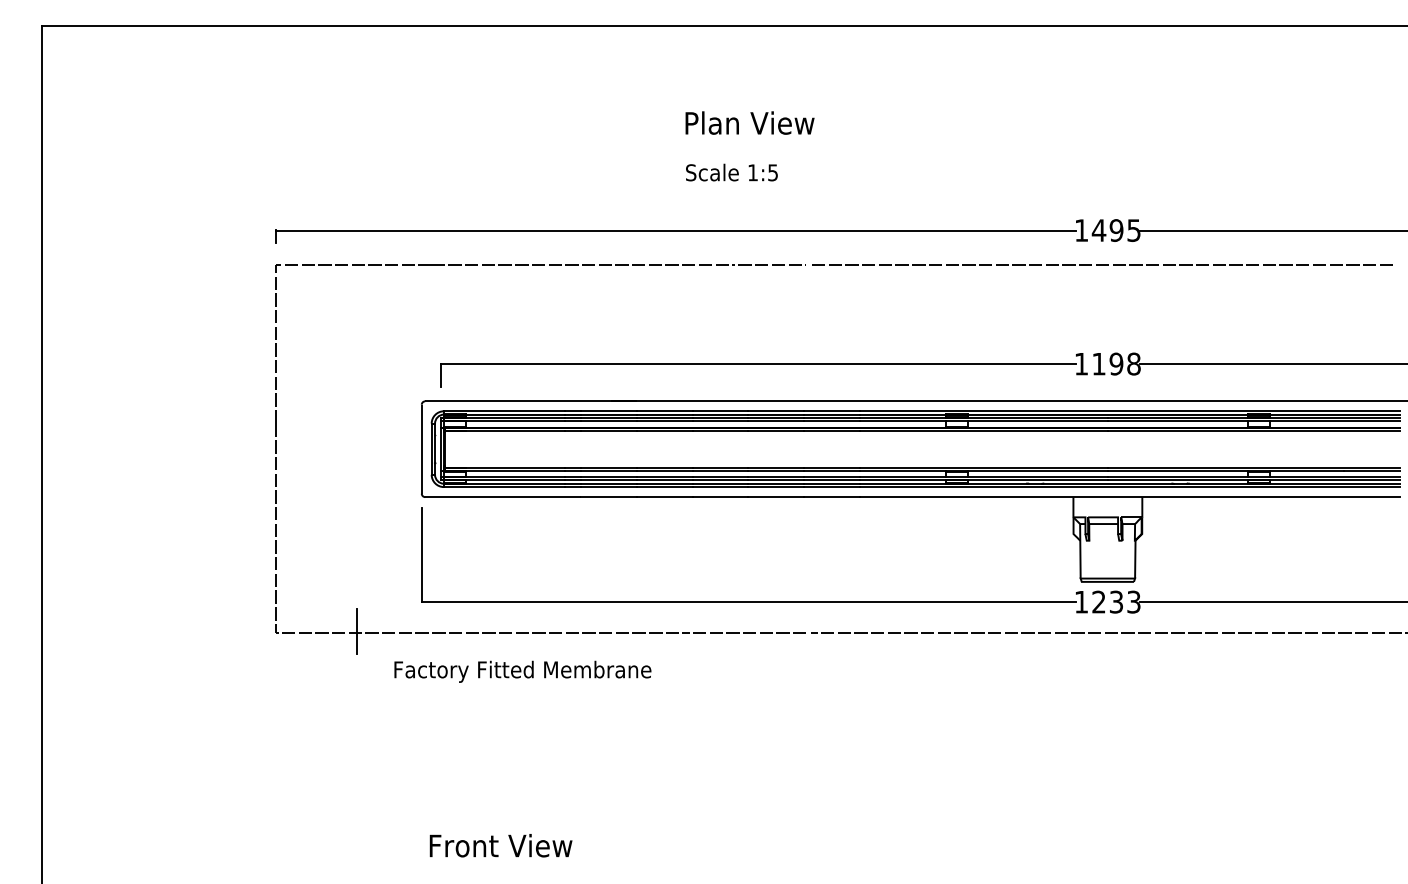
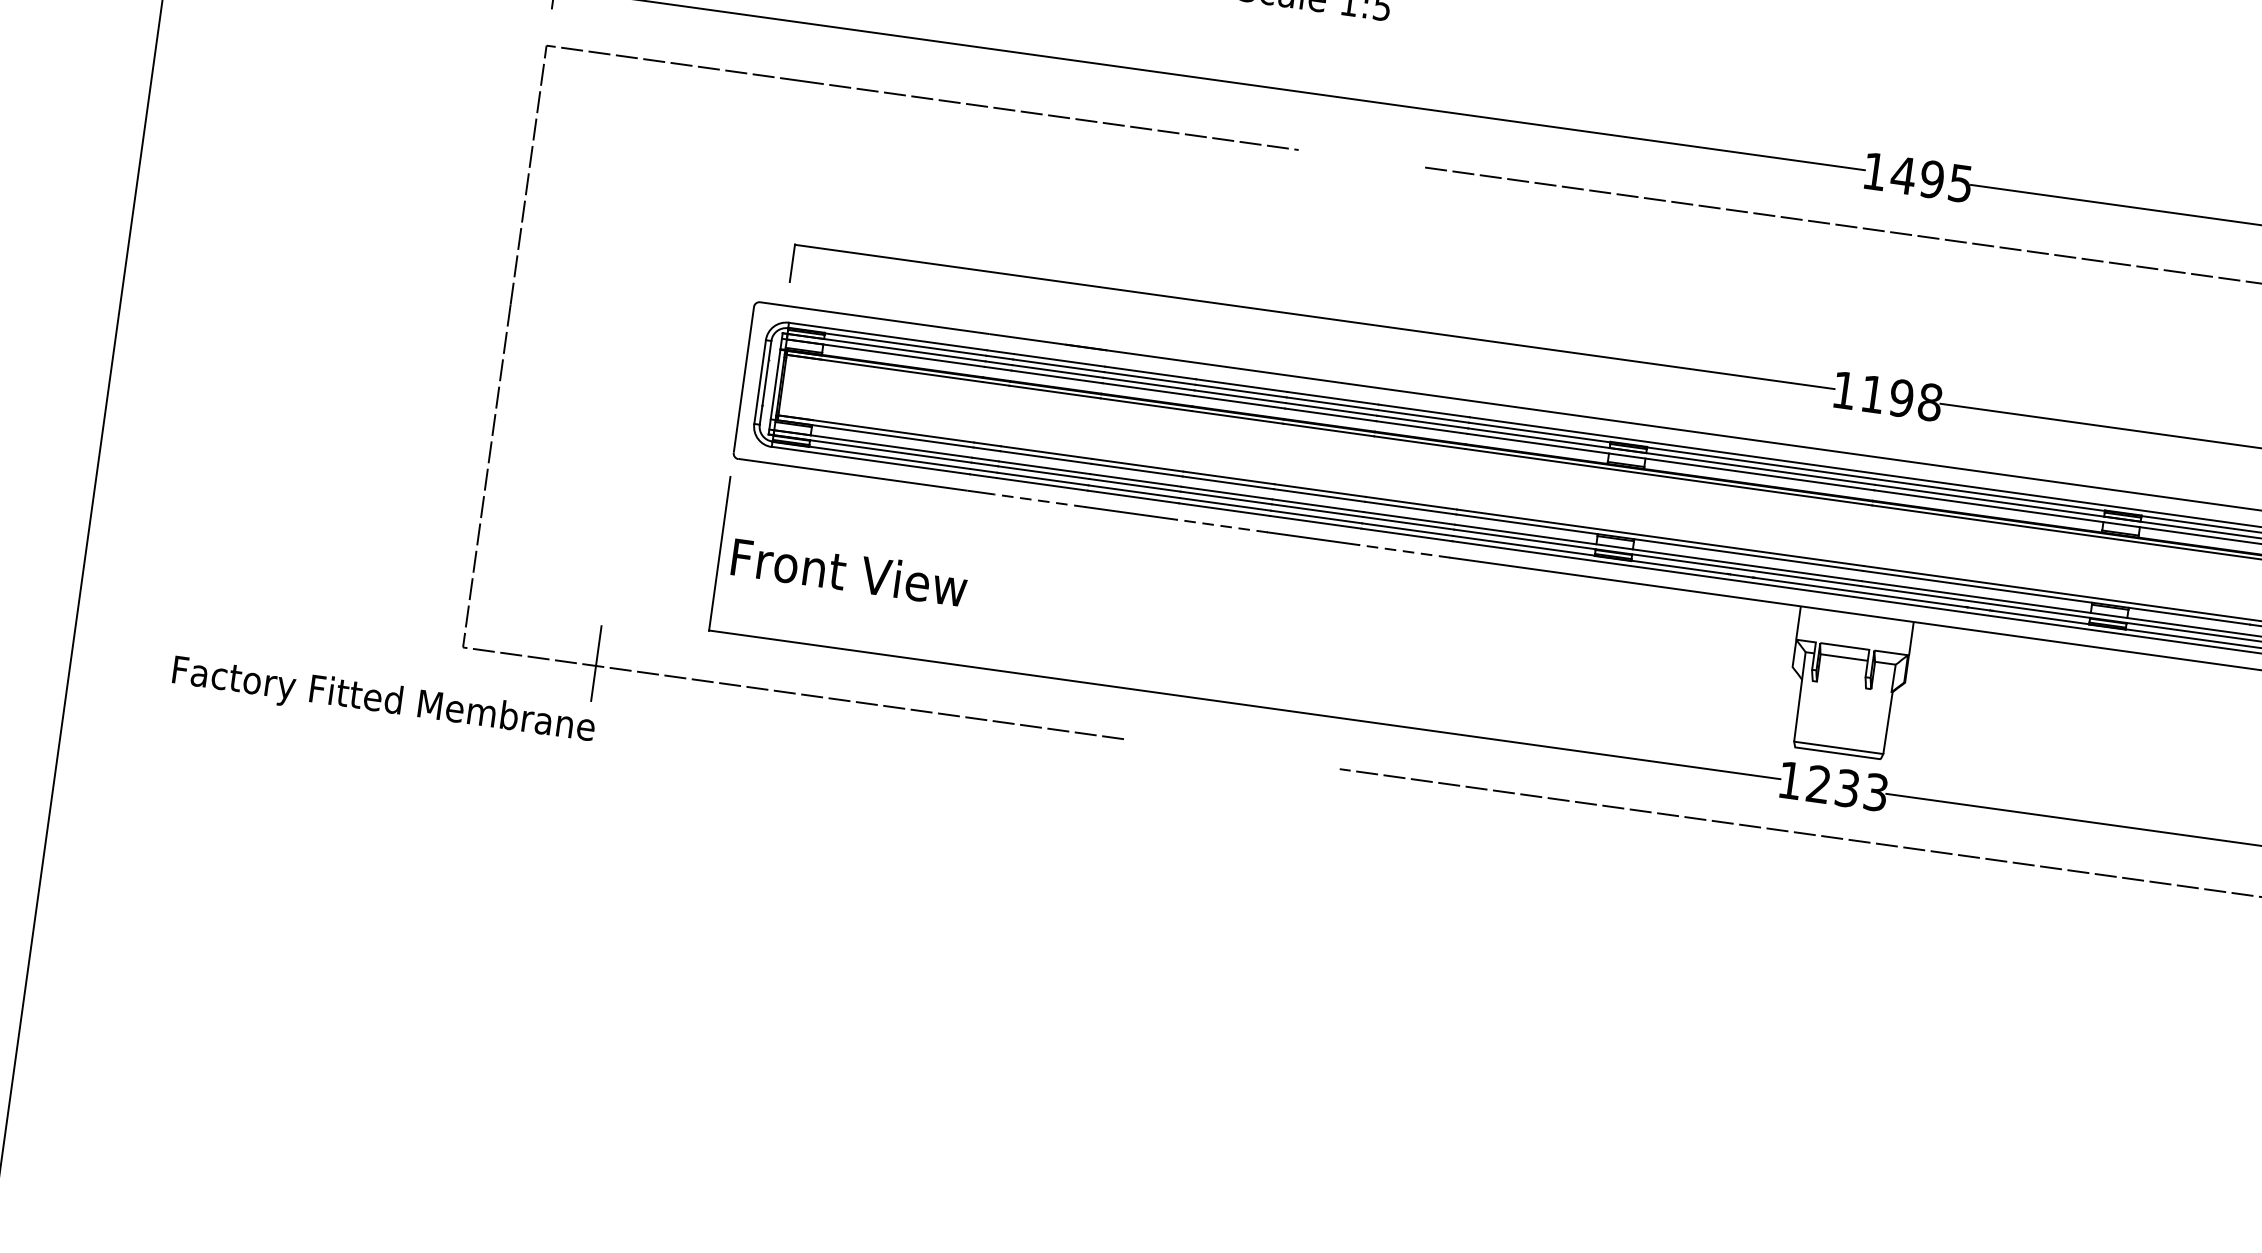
line: (772, 265) -> (1360, 158), removed
line: (609, 496) -> (1040, 500), solid -> dashed
line: (720, 496) -> (1222, 525), solid -> dashed
line: (831, 496) -> (1404, 550), solid -> dashed
line: (744, 632) -> (1231, 753), removed
text: (522, 671) -> (383, 701), moved
text: (500, 845) -> (848, 571), moved

